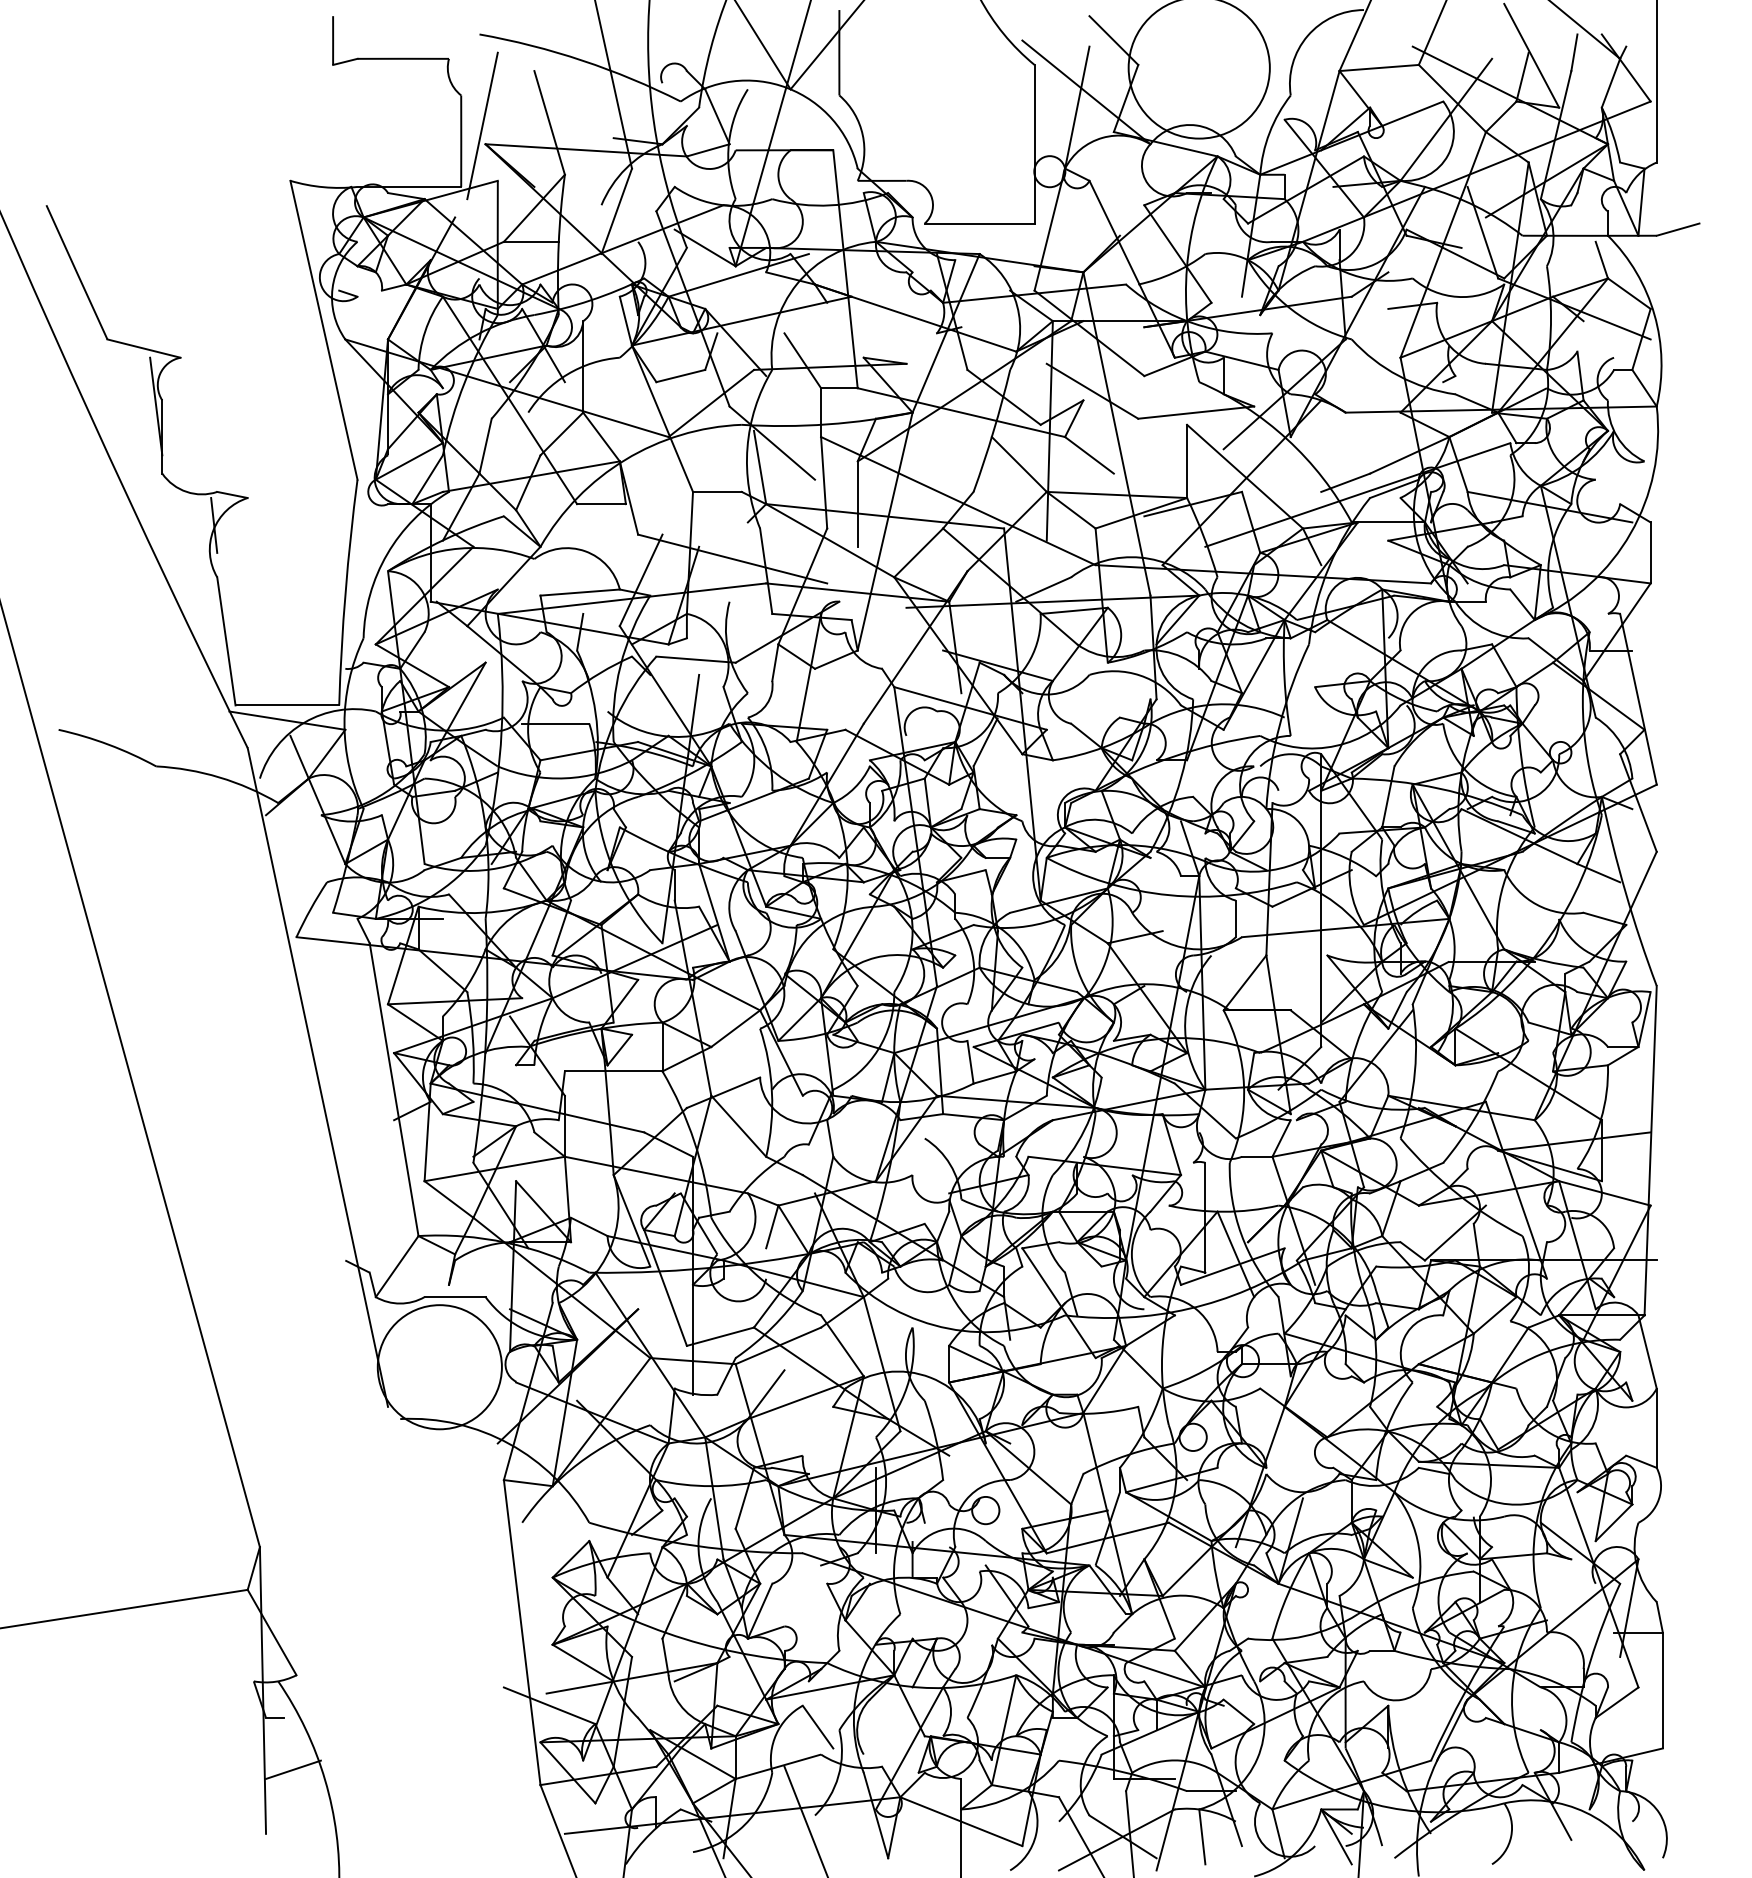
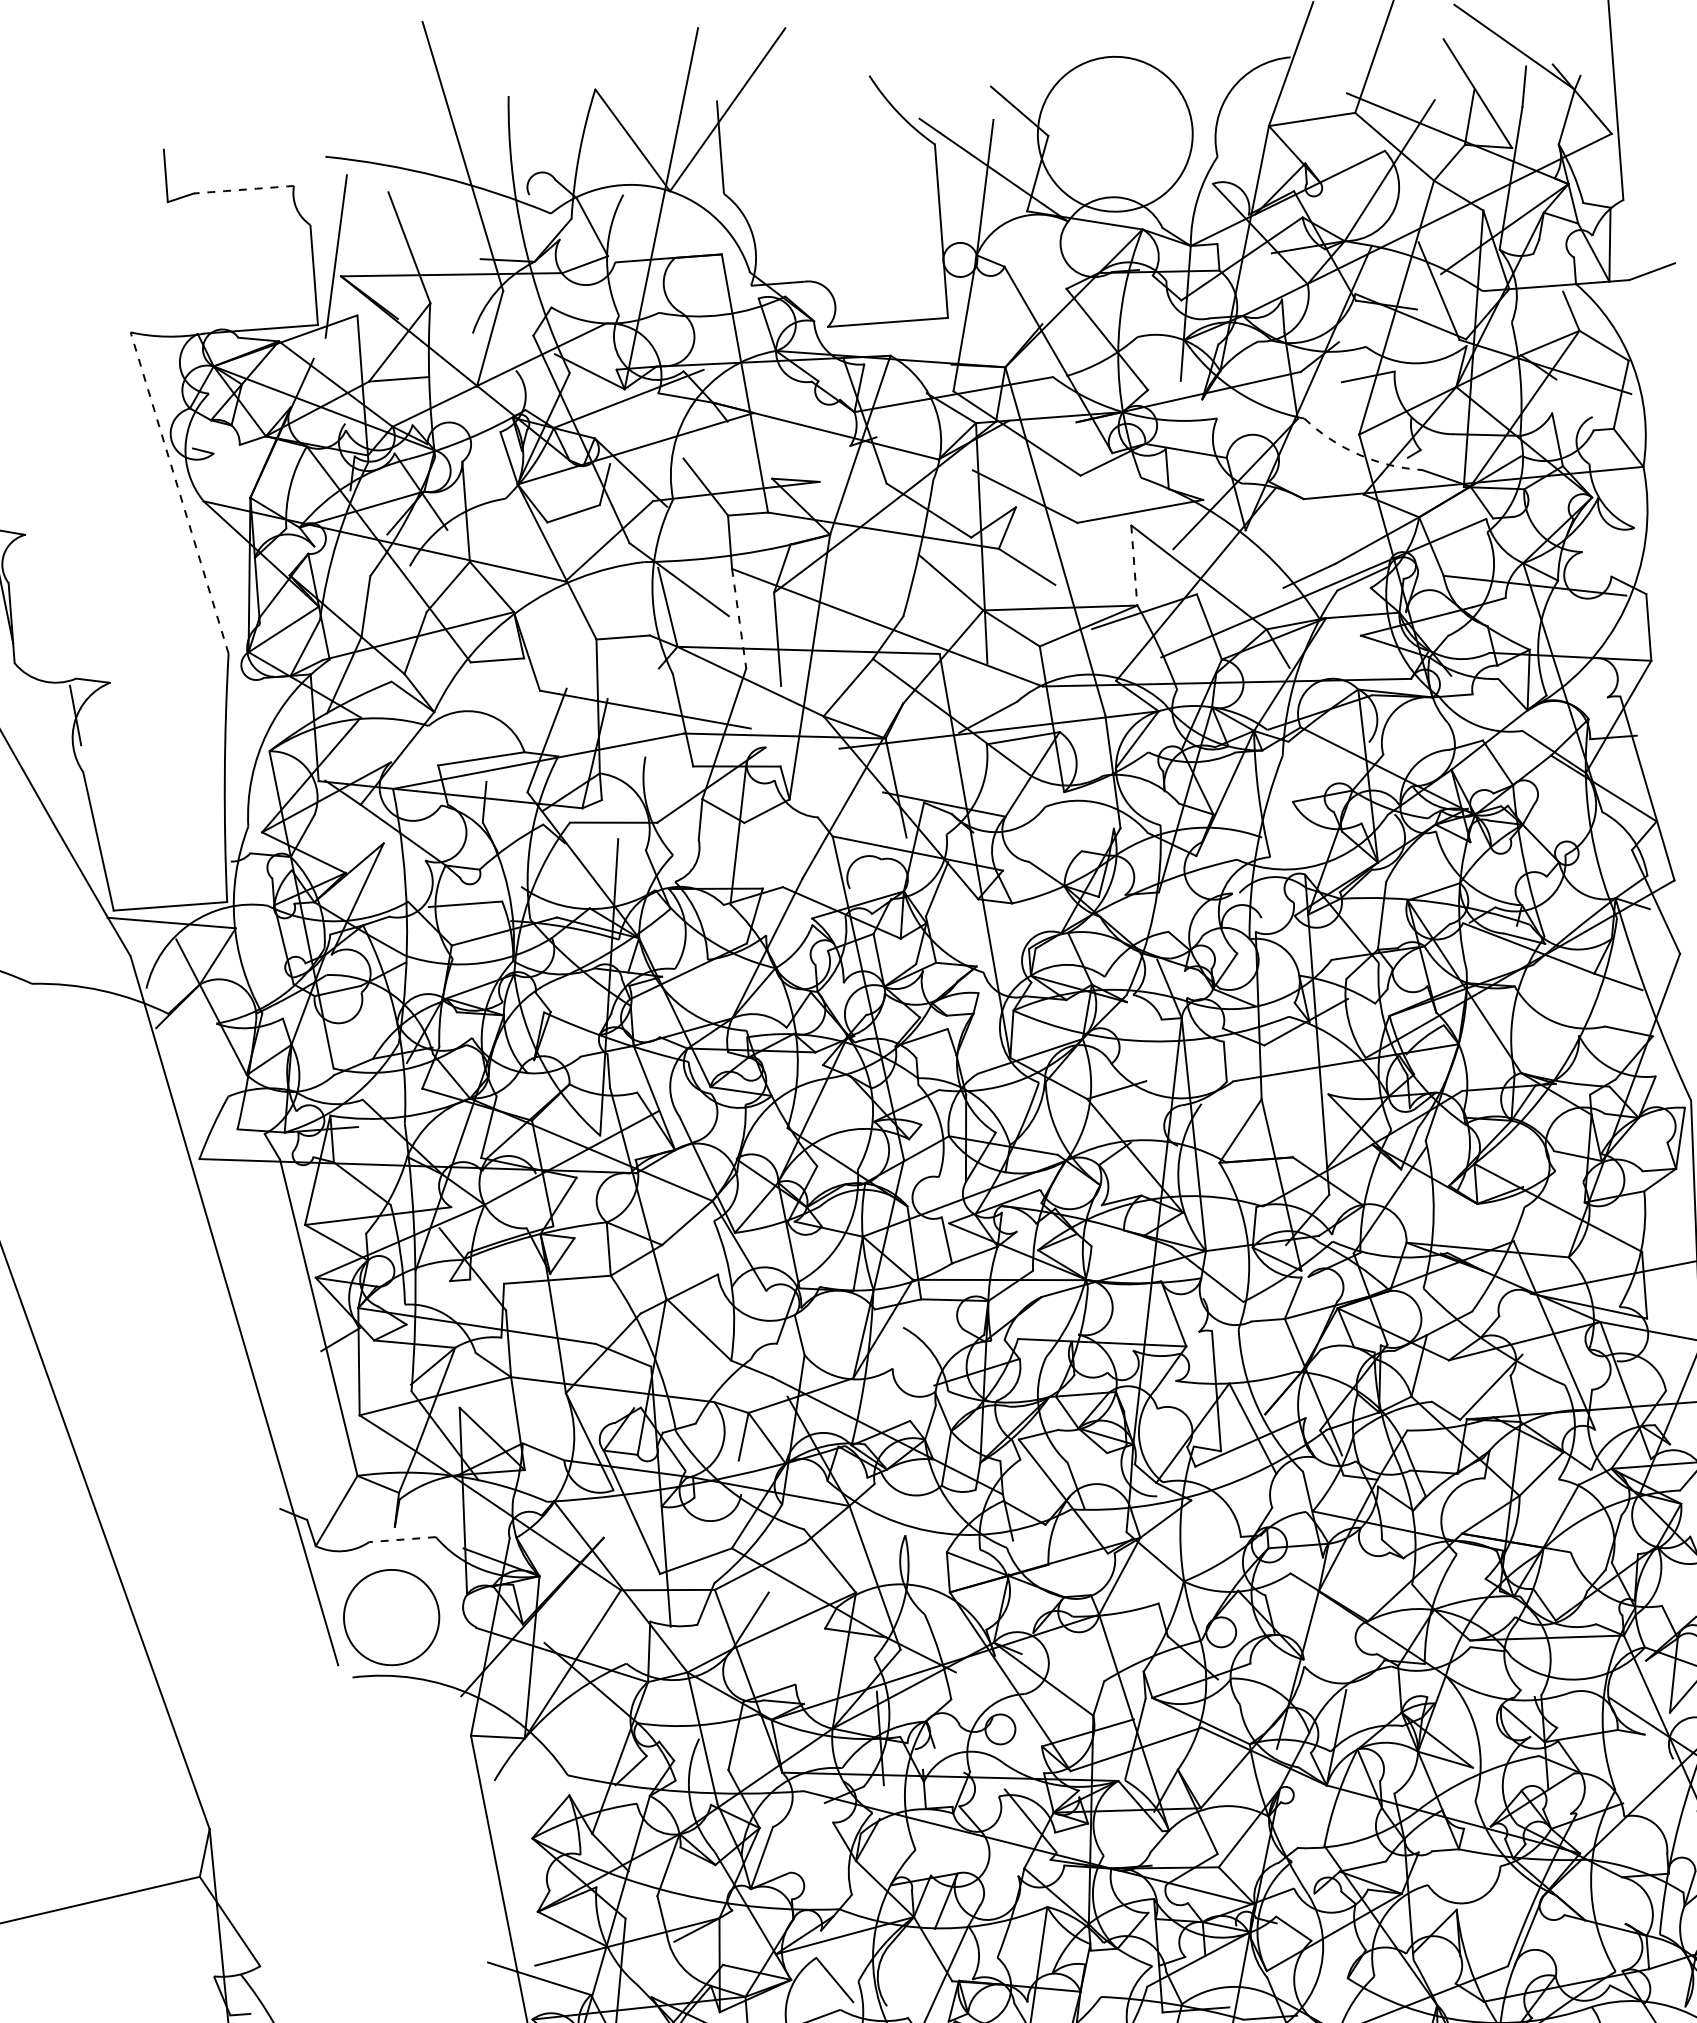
arc: (403, 58) -> (244, 189), solid -> dashed
line: (323, 329) -> (179, 492), solid -> dashed
arc: (1398, 375) -> (1358, 454), solid -> dashed
line: (1187, 461) -> (1134, 565), solid -> dashed
line: (824, 482) -> (739, 618), solid -> dashed
line: (454, 1297) -> (401, 1540), solid -> dashed
circle: (439, 1367) -> (391, 1617), size x0.7

